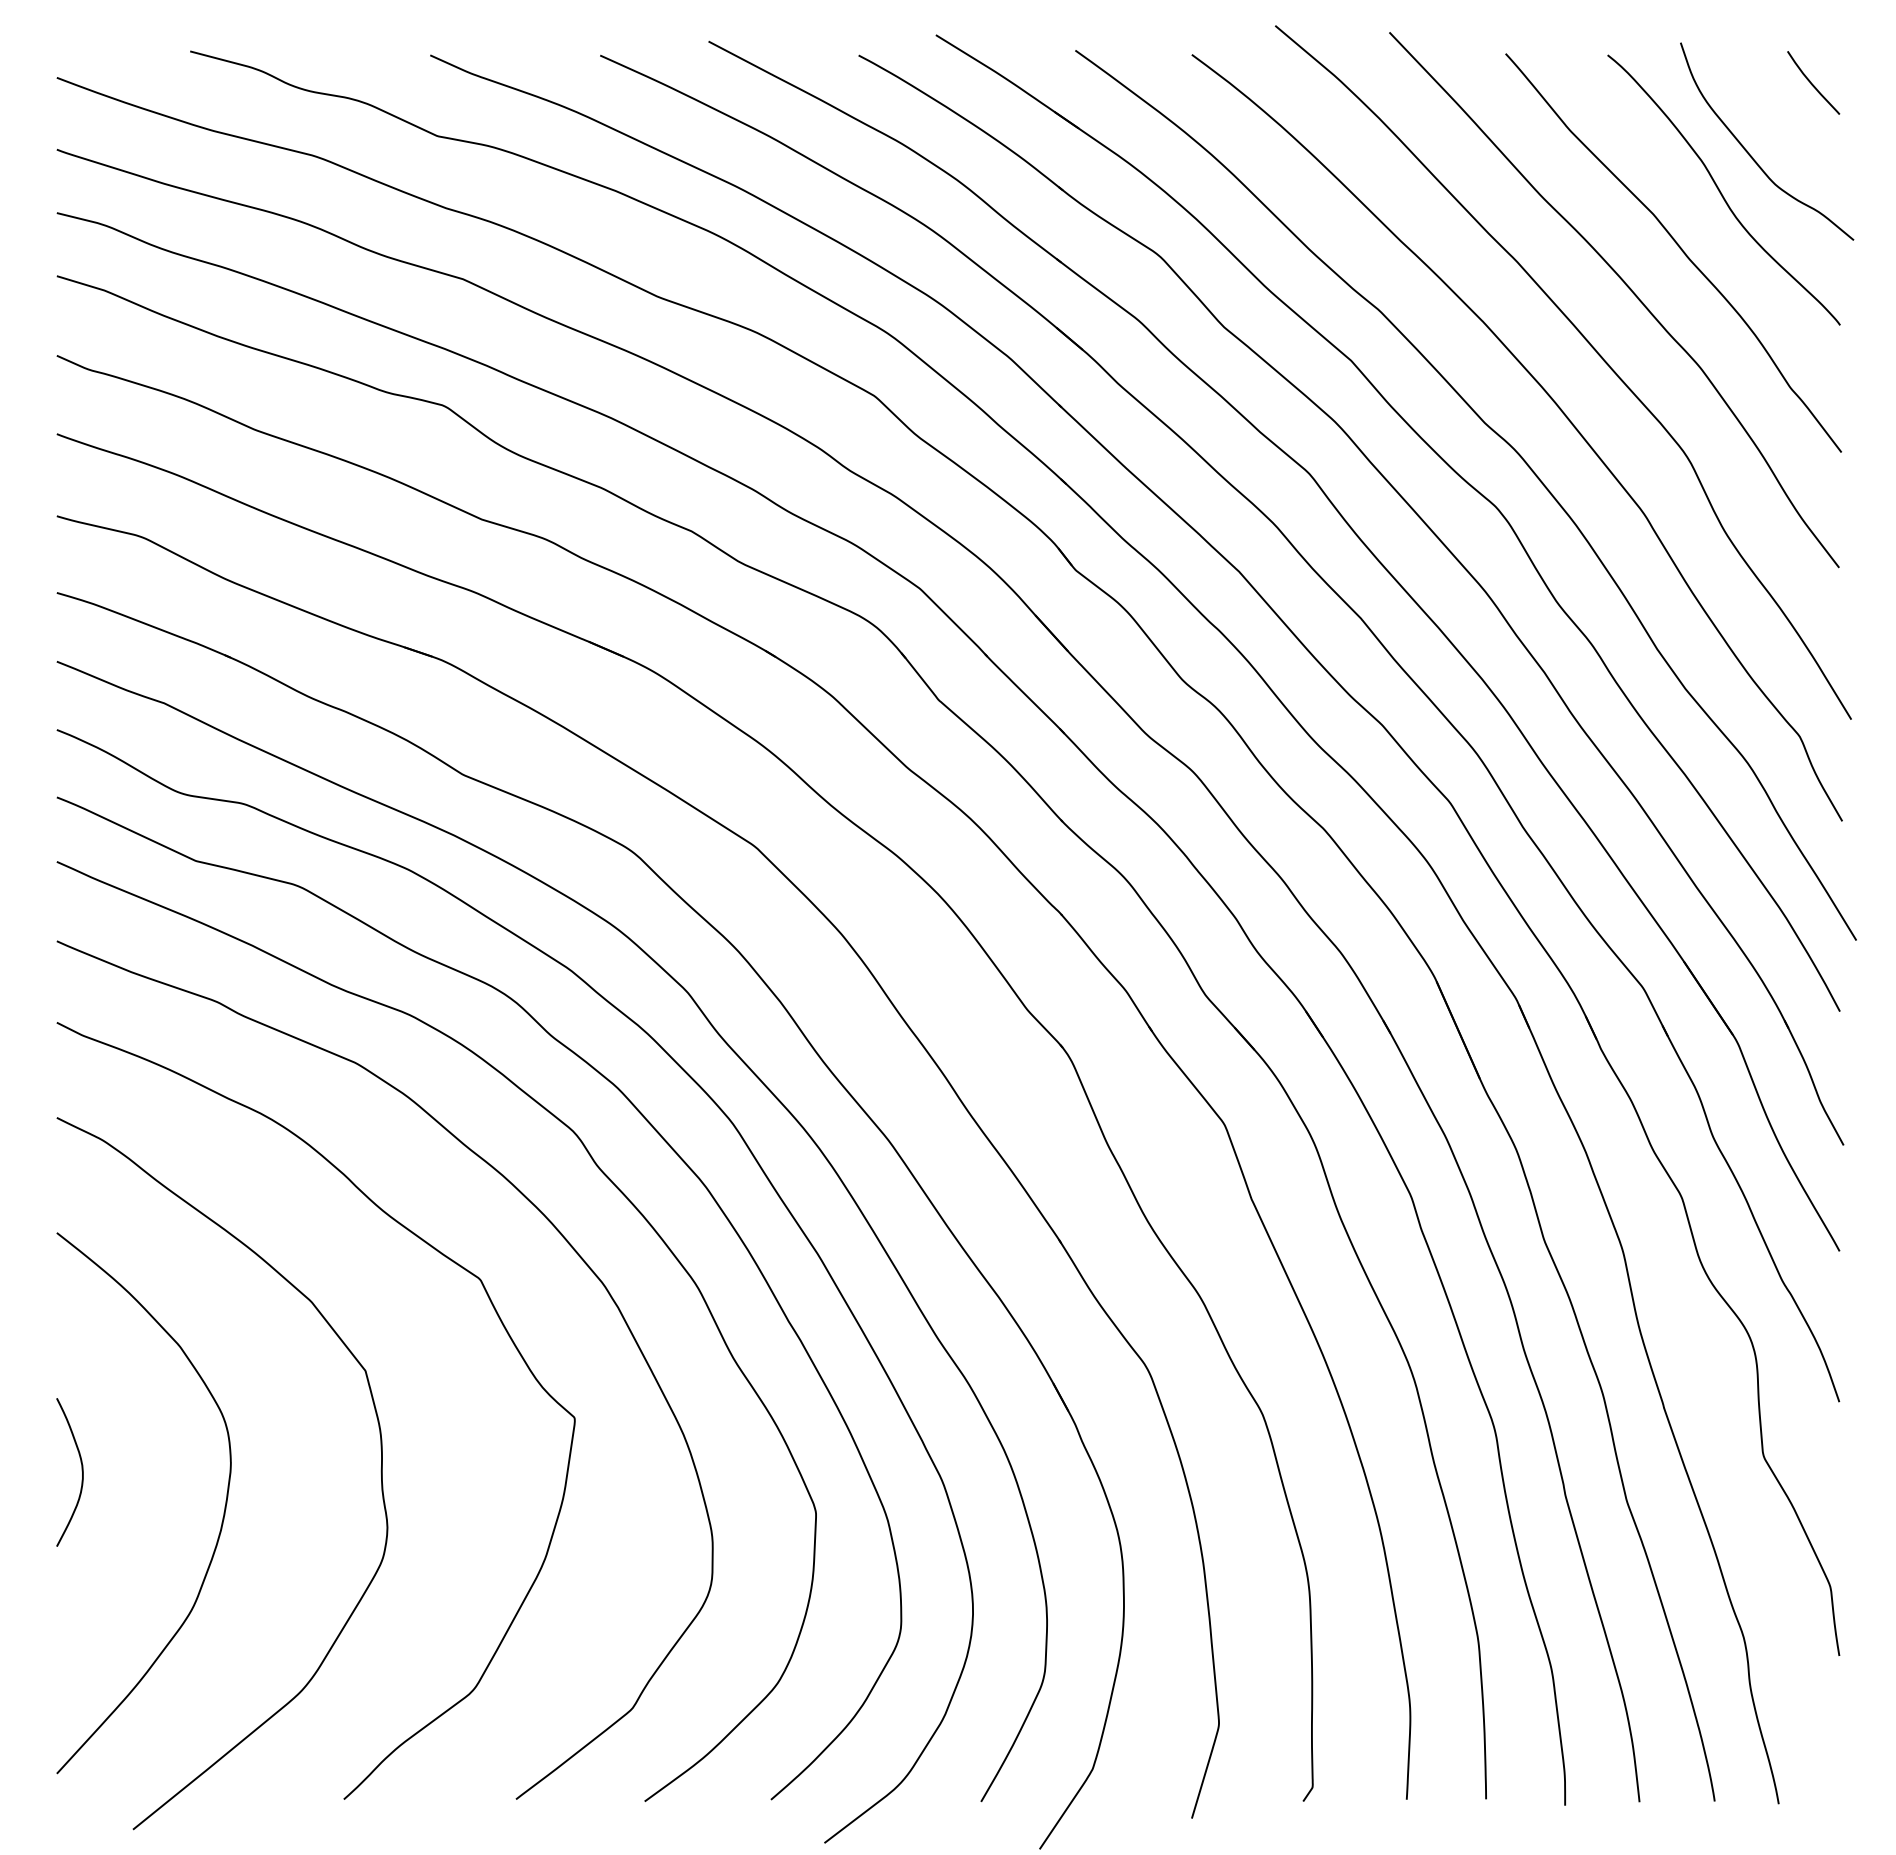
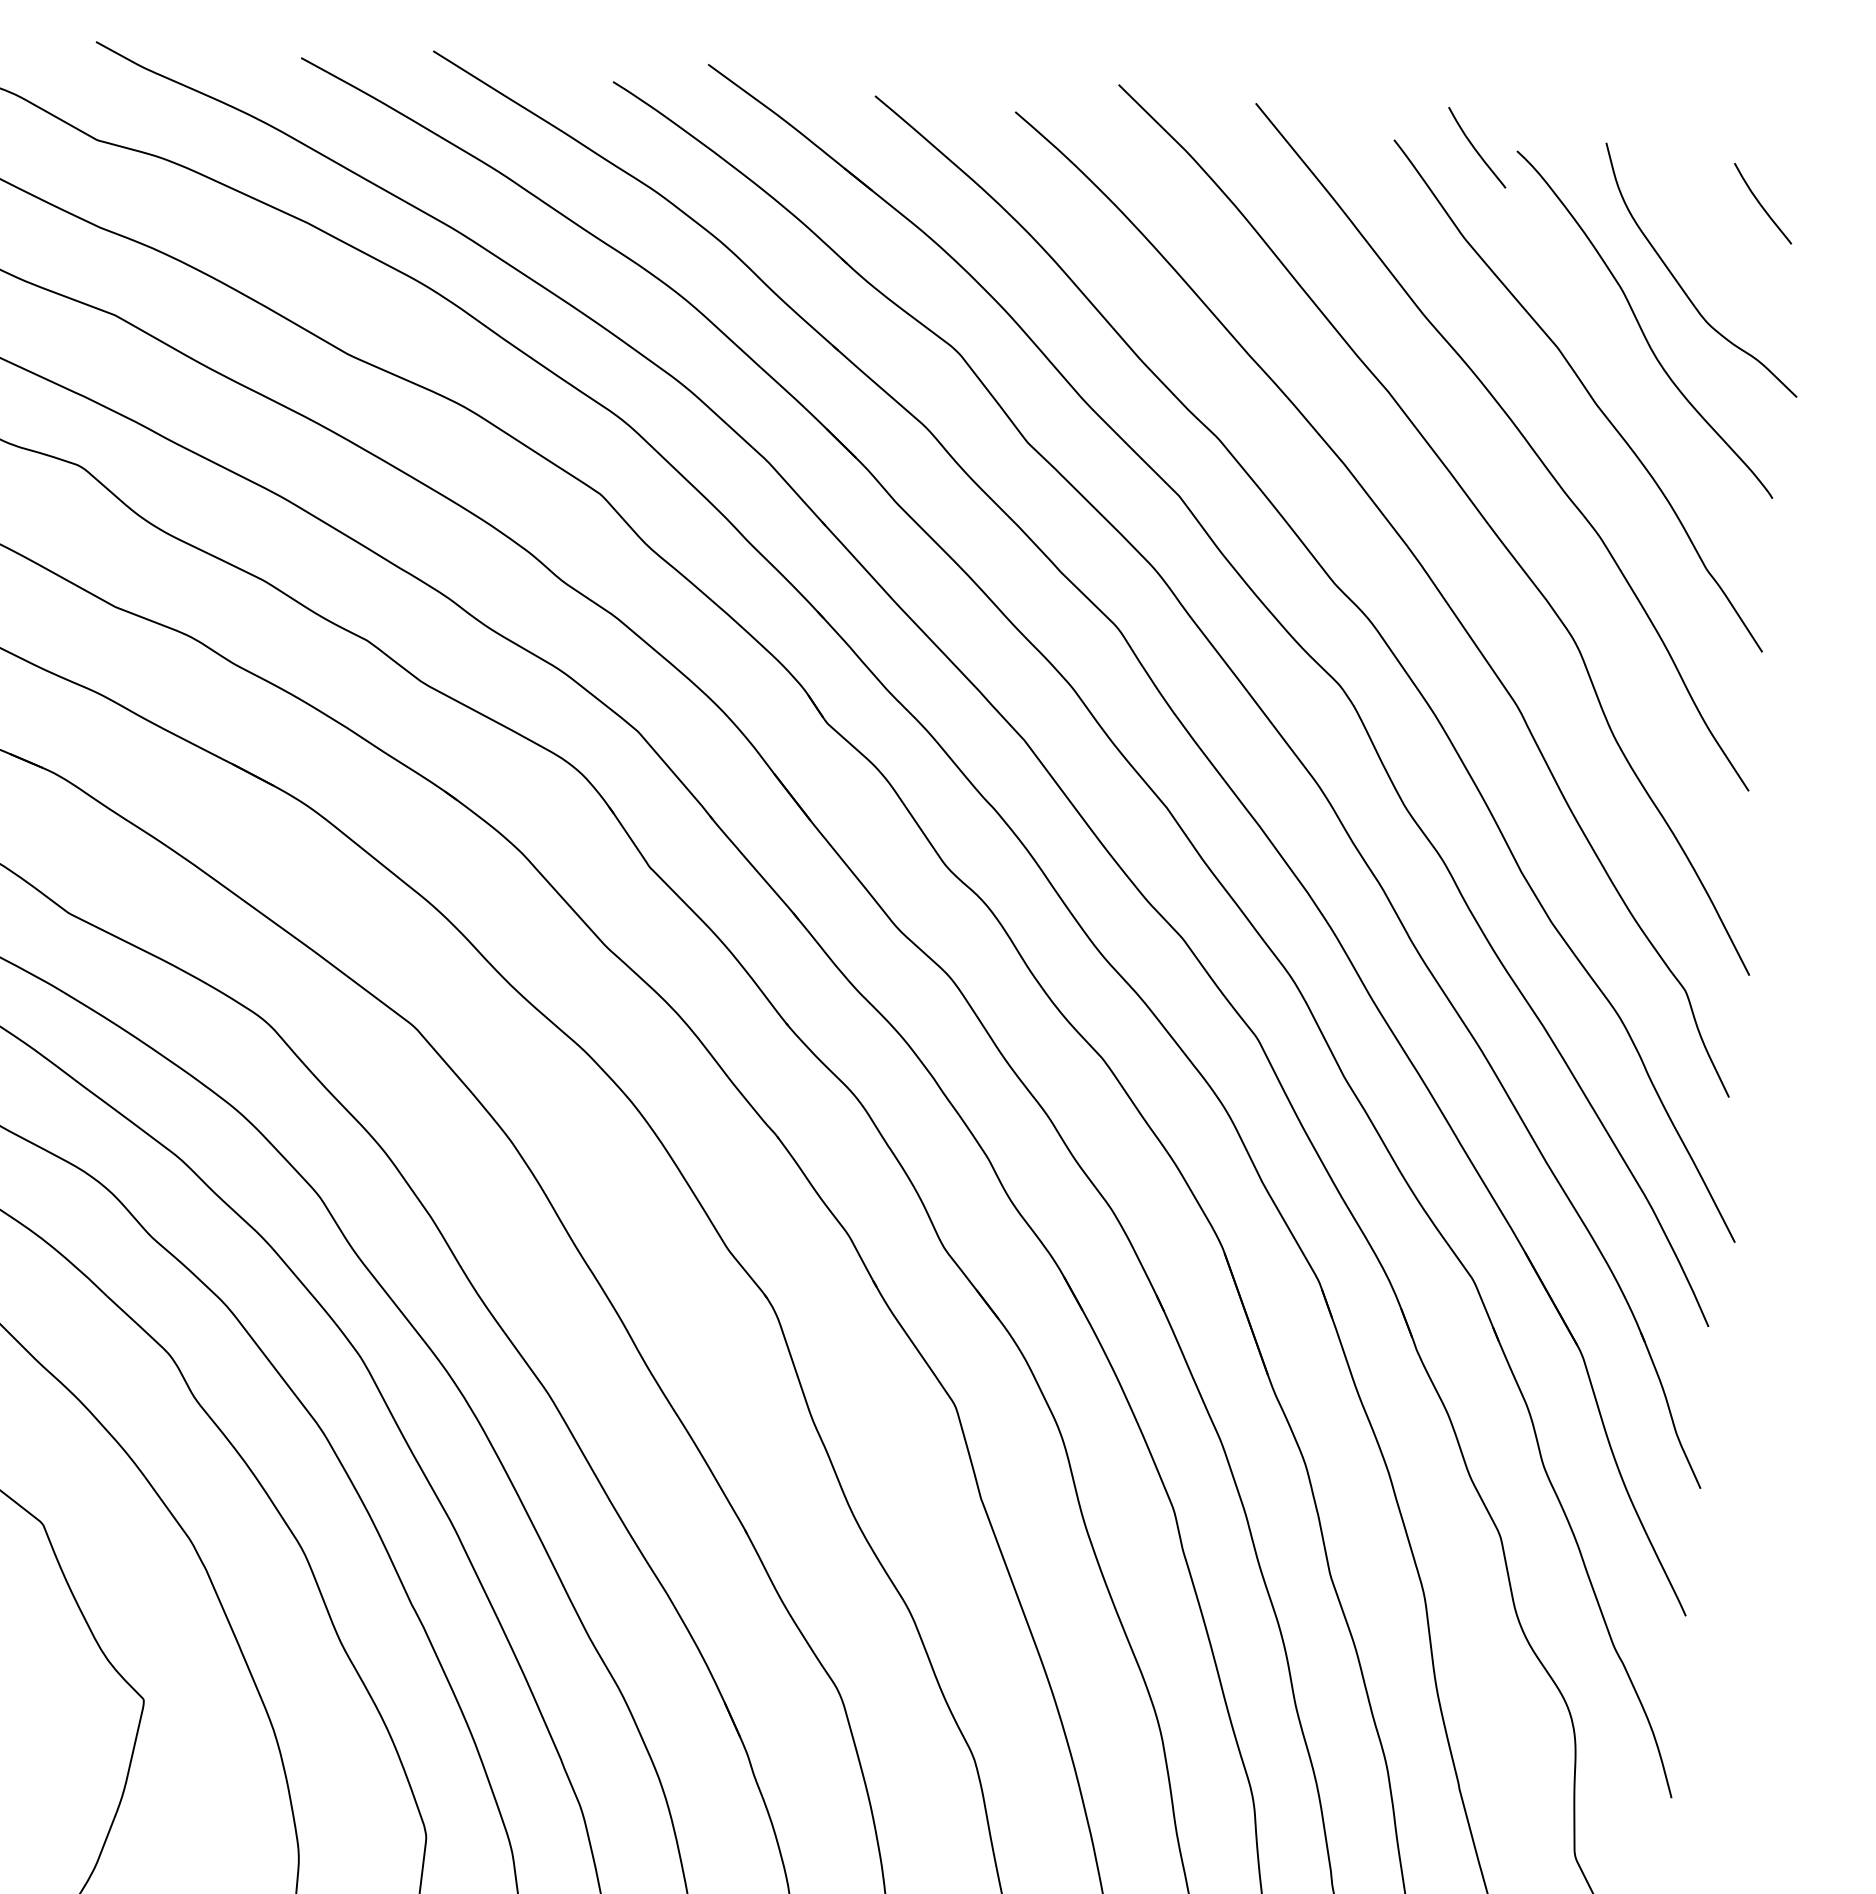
curve: (1573, 55) -> (1475, 148), added

